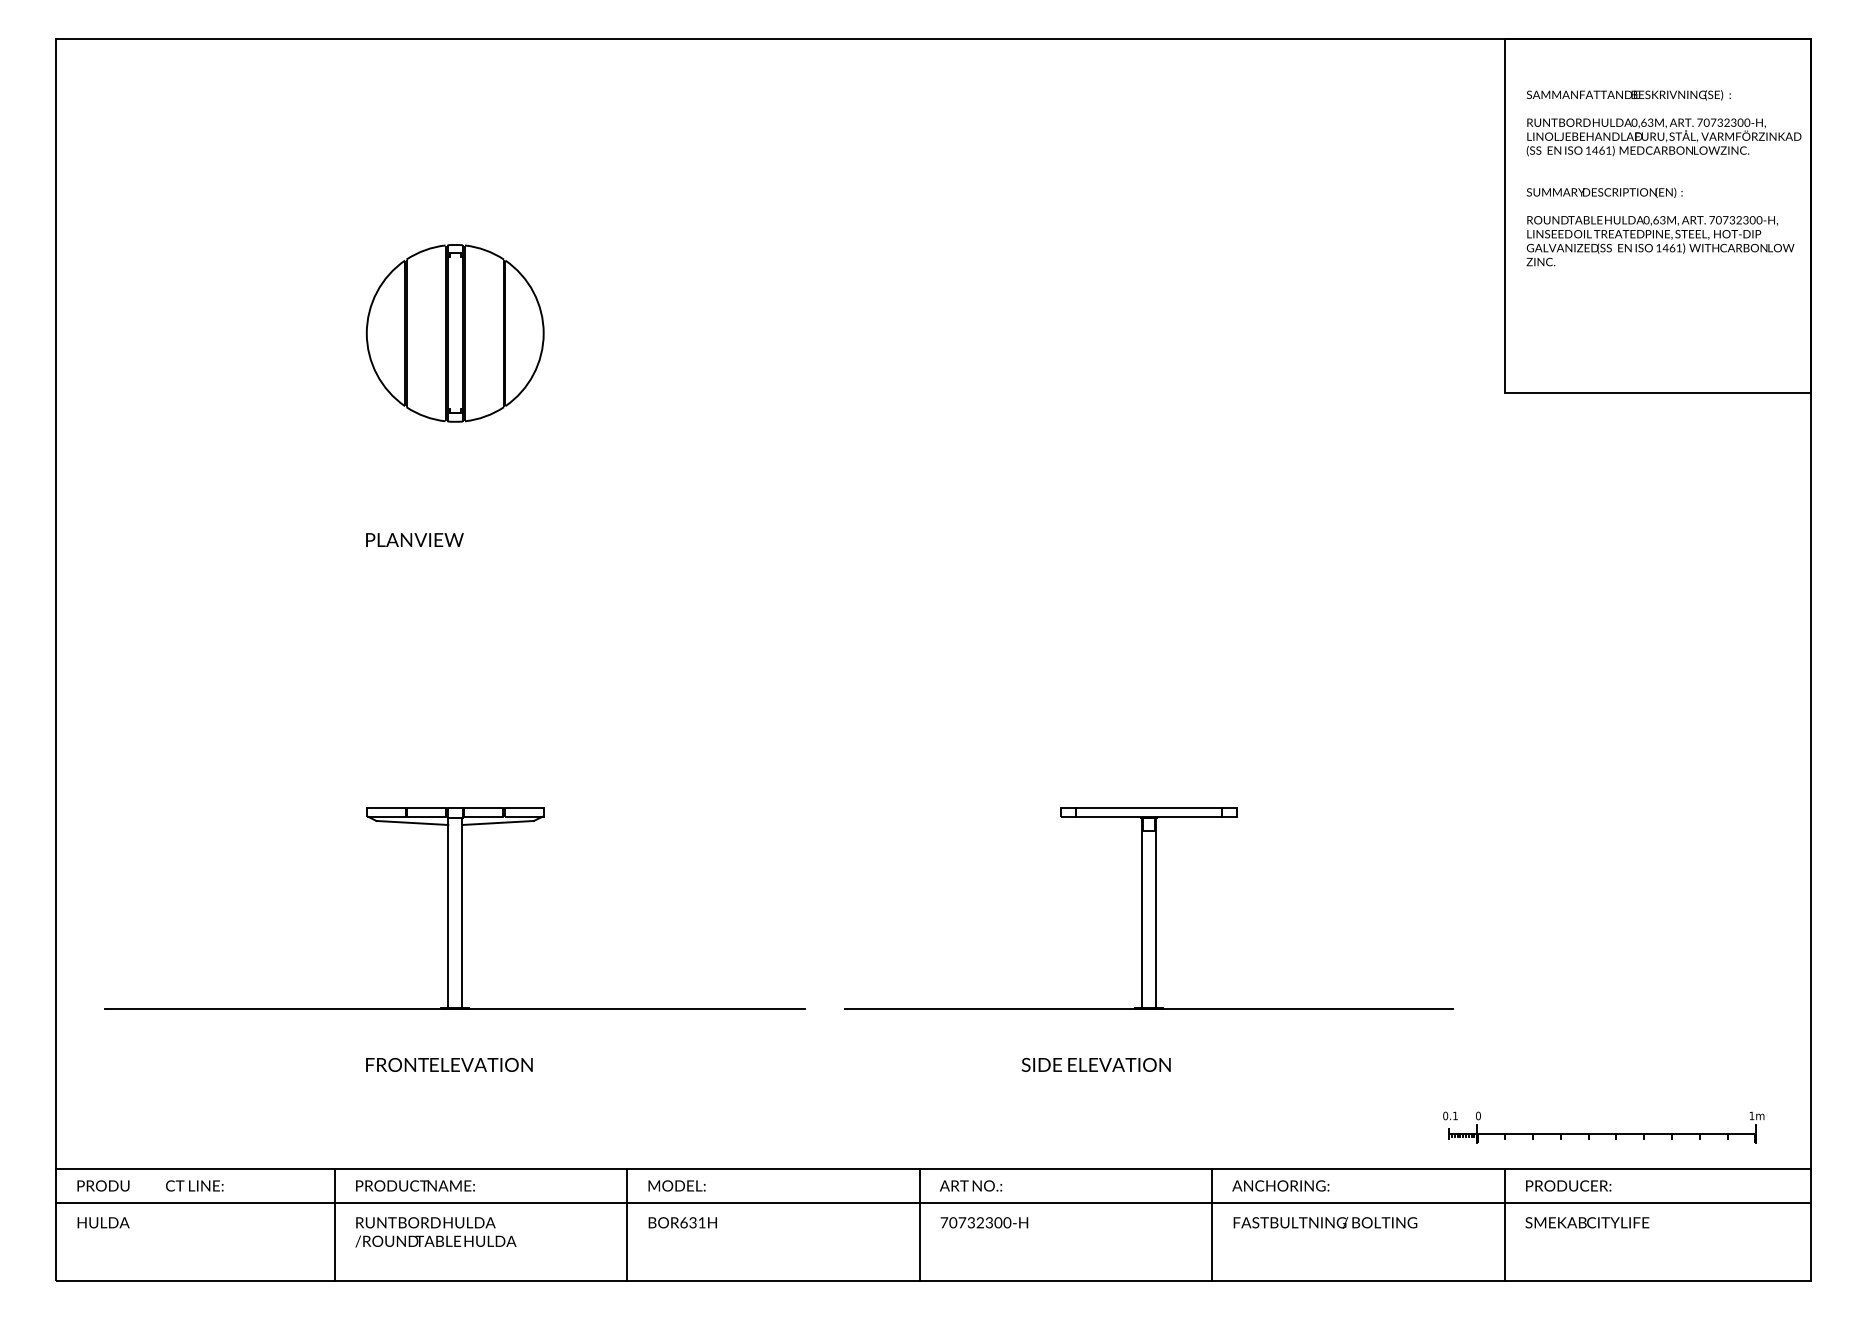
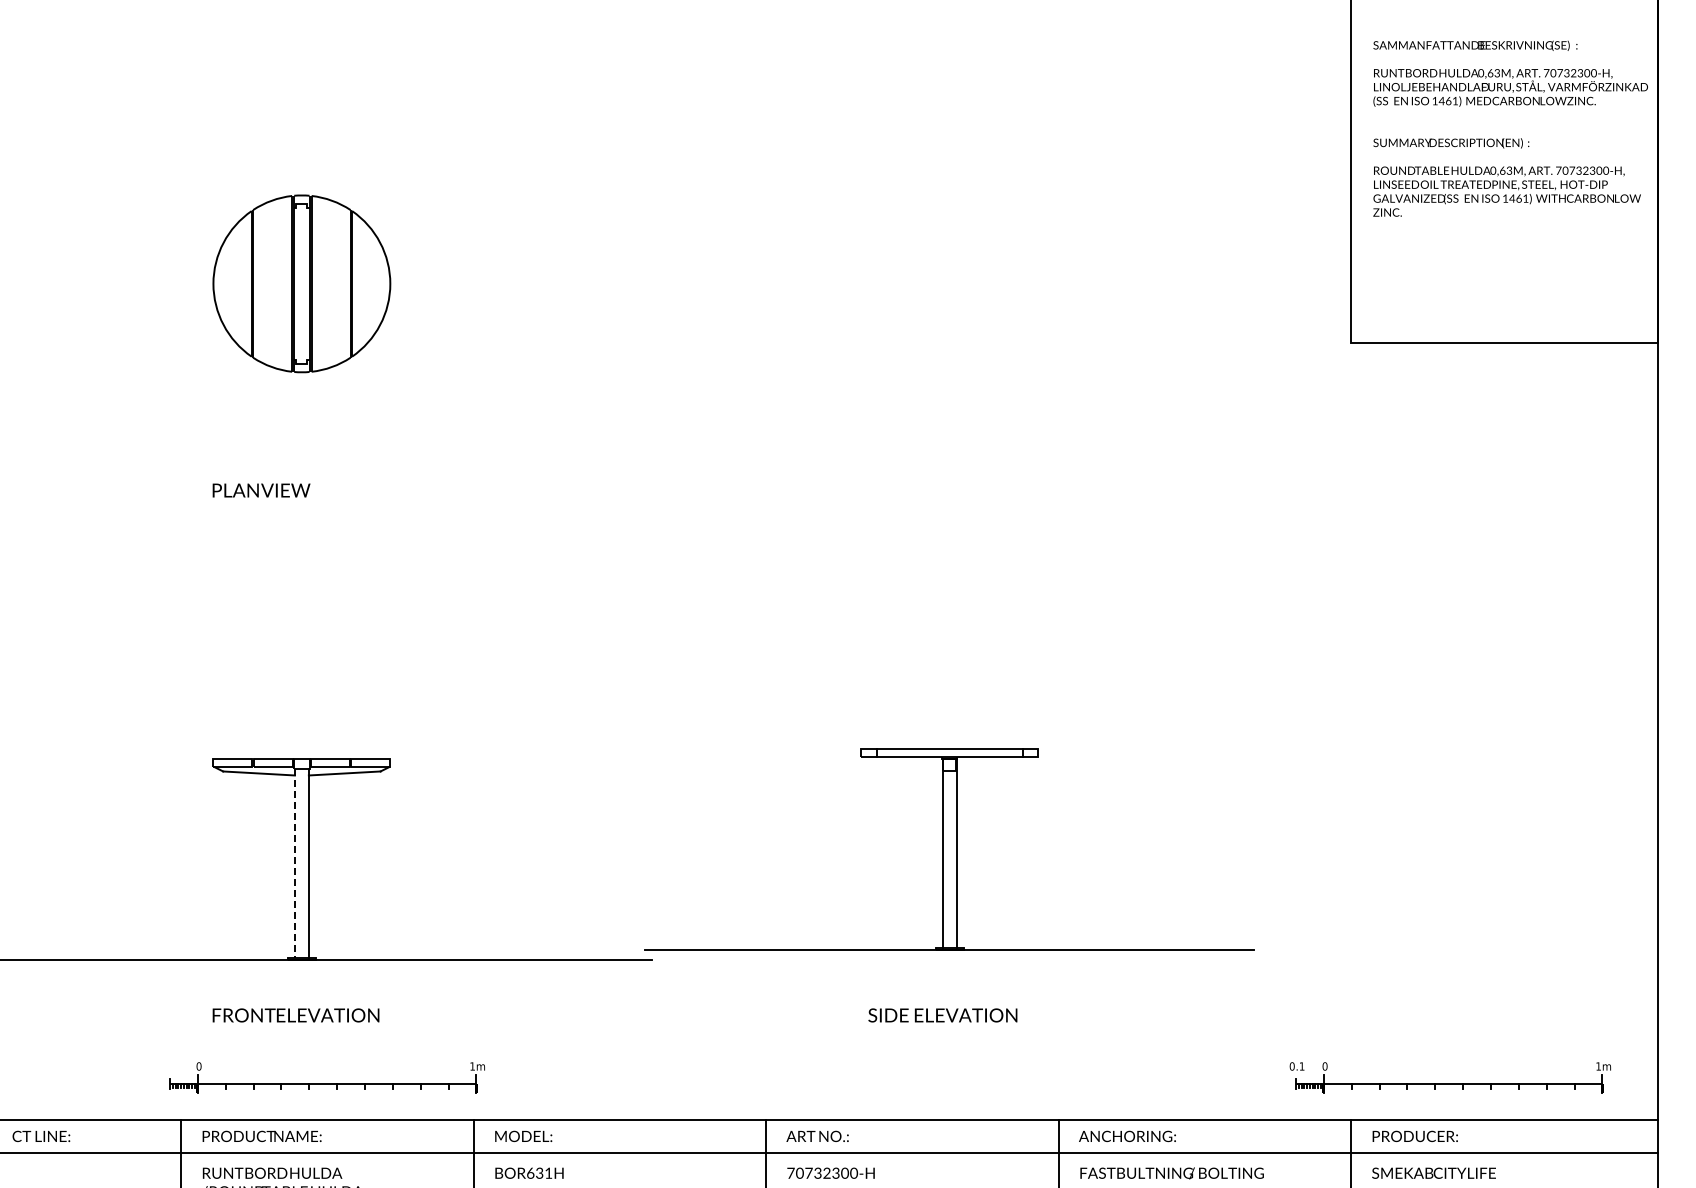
part: (1148, 908) -> (949, 848), moved
line: (448, 912) -> (295, 862), solid -> dashed
part: (480, 1127) -> (327, 1077), added

